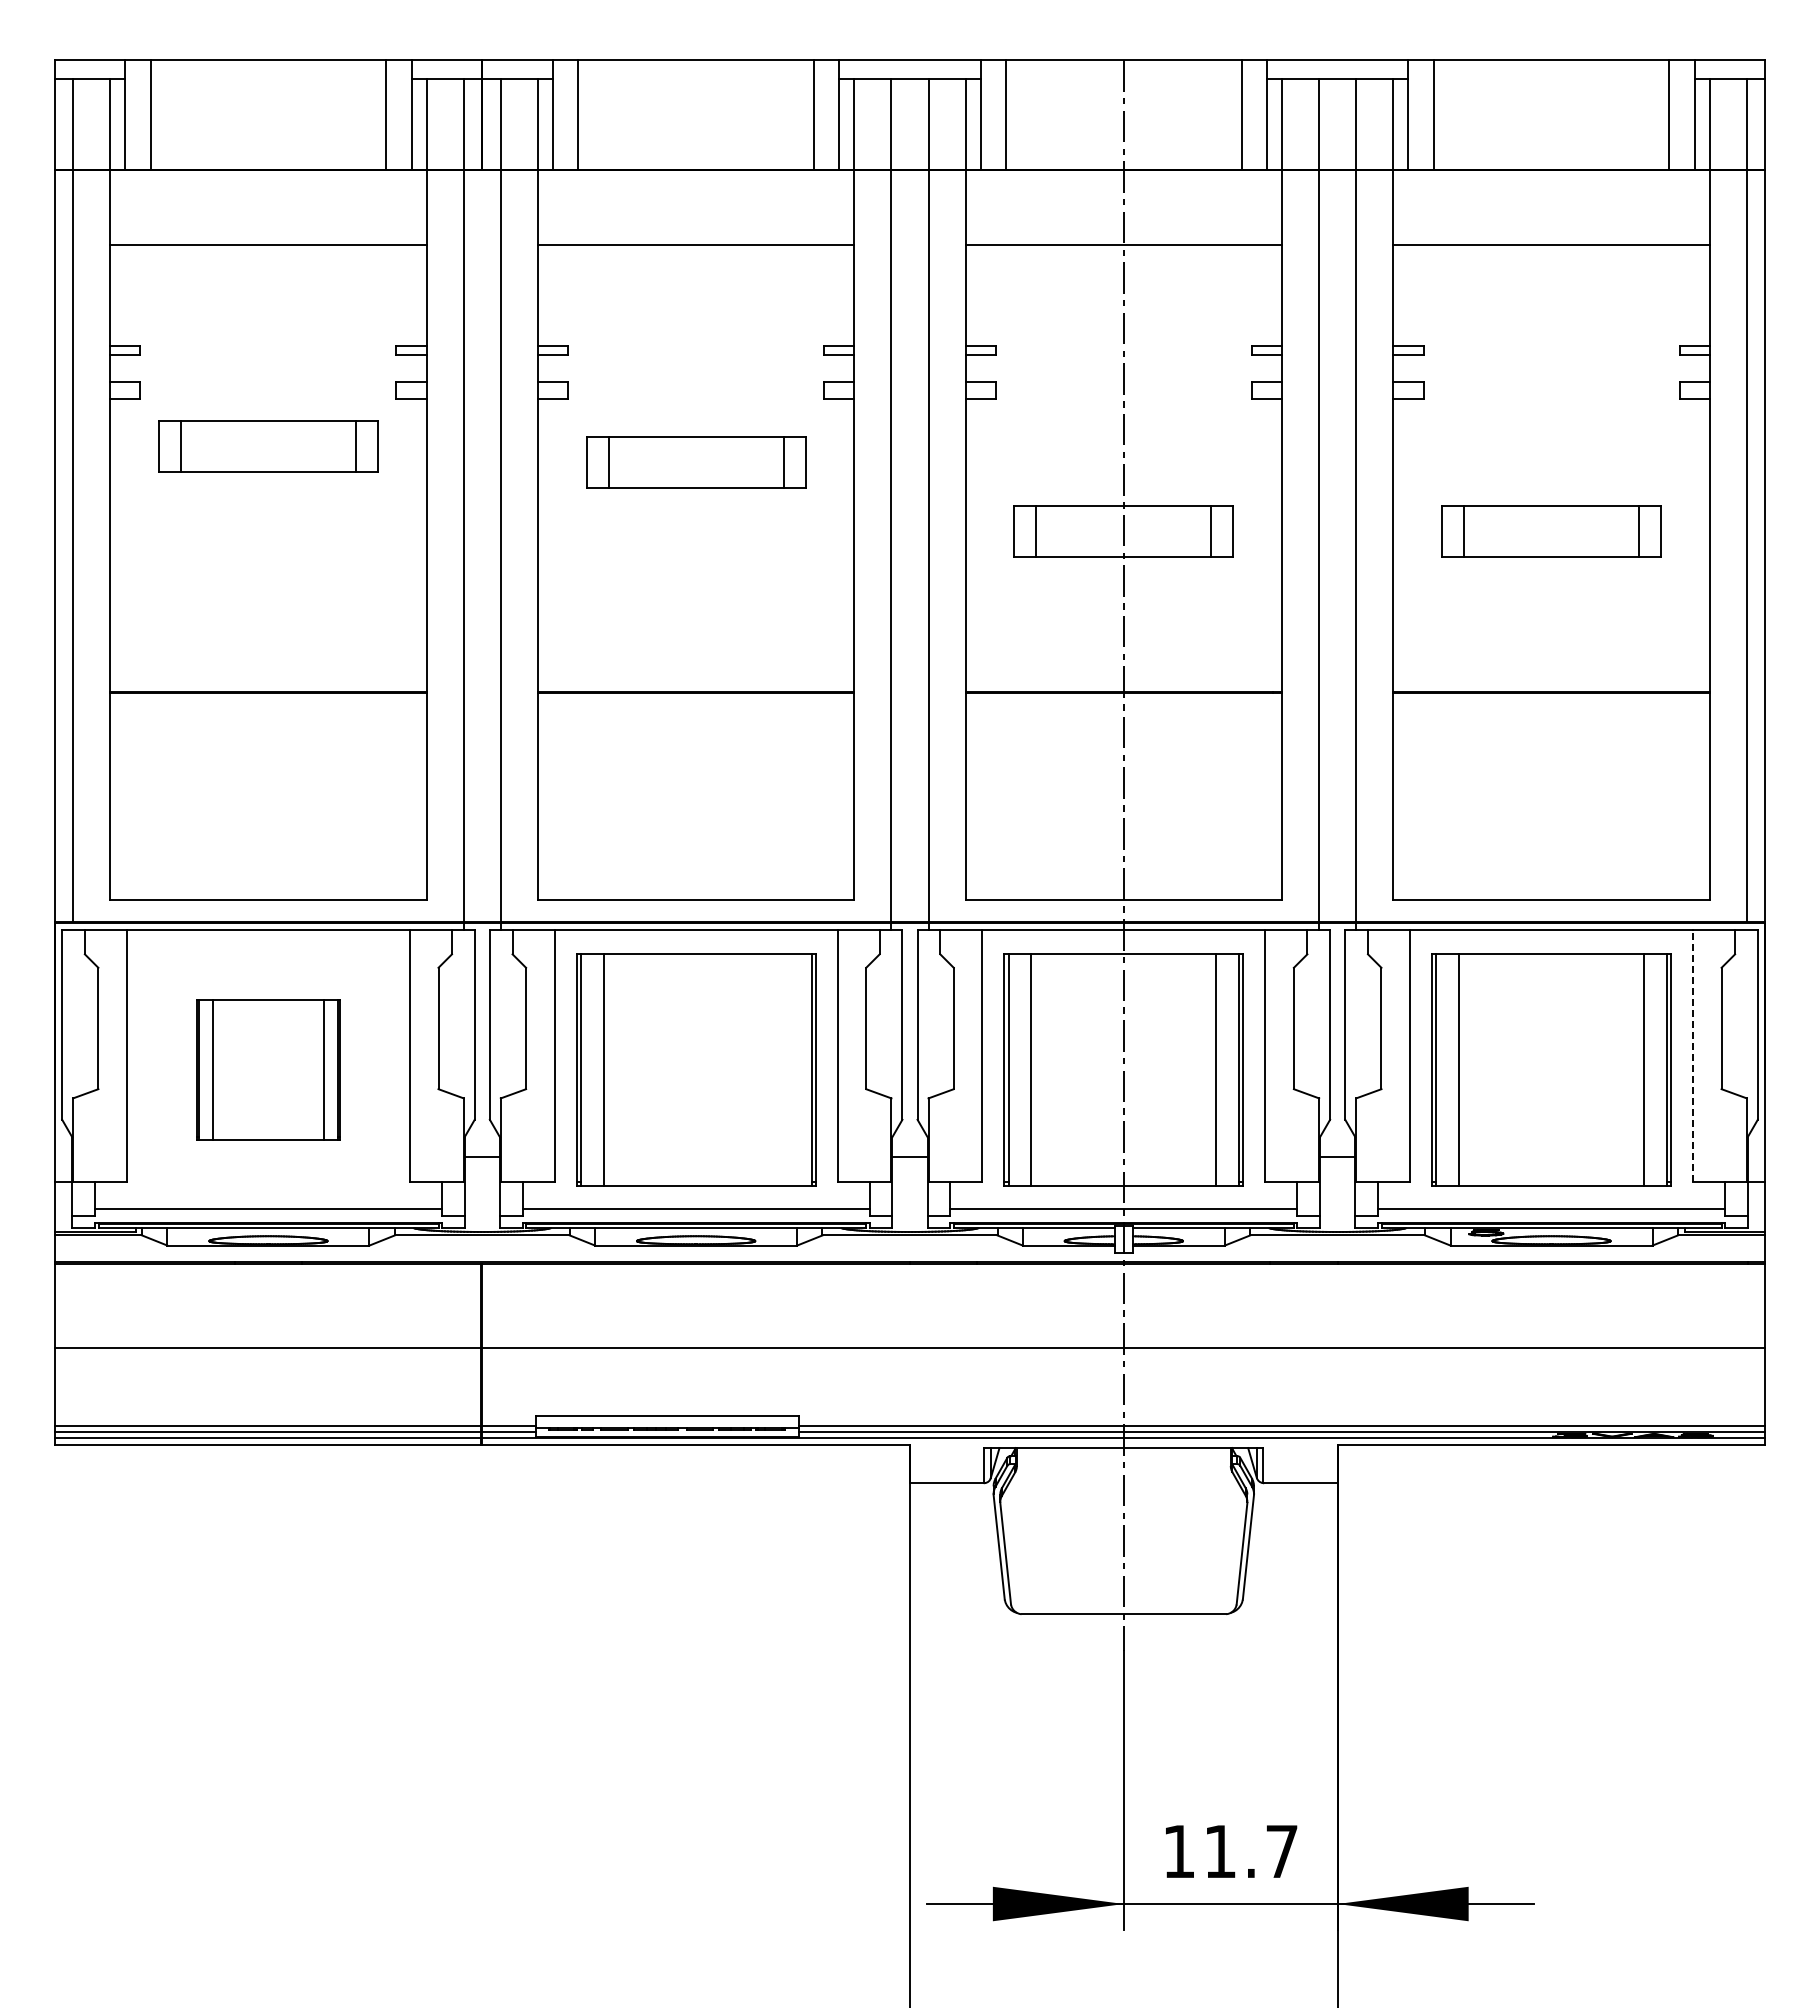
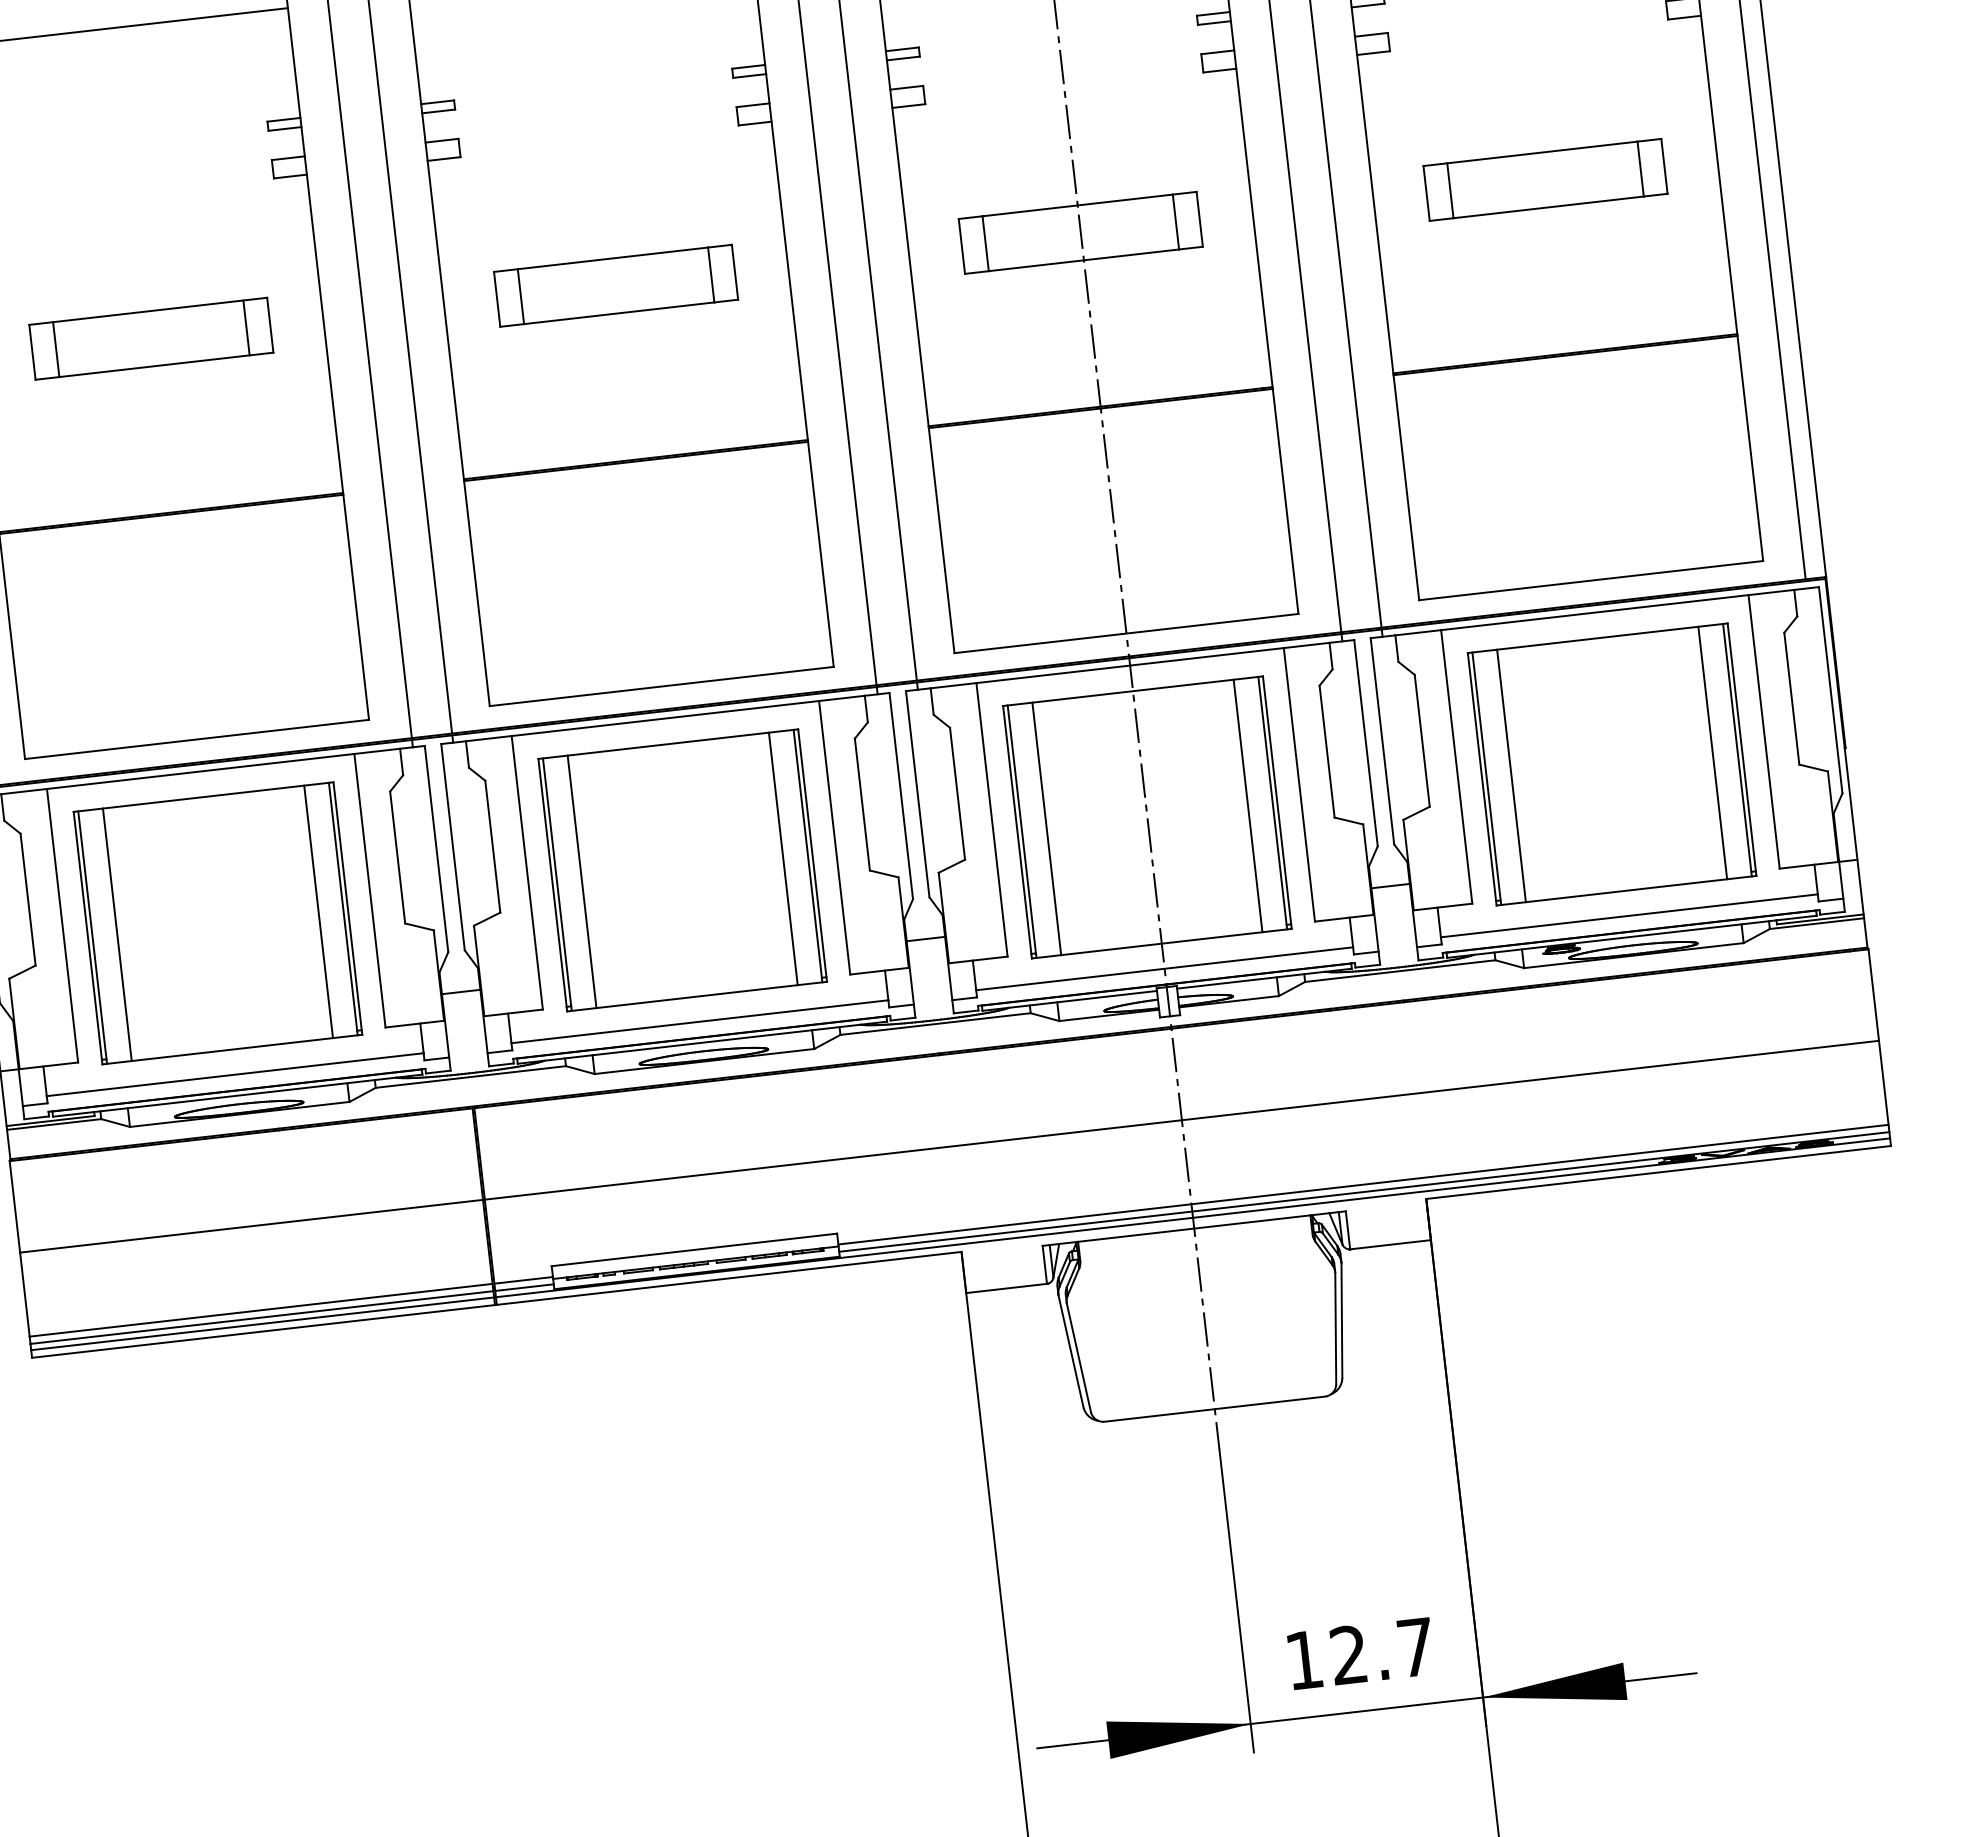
part: (268, 446) -> (151, 338), moved
part: (696, 462) -> (616, 285), moved
line: (1692, 1055) -> (1763, 731), dashed -> solid
part: (268, 1069) -> (218, 923), size x1.67
line: (788, 1069) -> (783, 858), added
text: (1219, 1850) -> (1348, 1654), 11.7 -> 12.7

